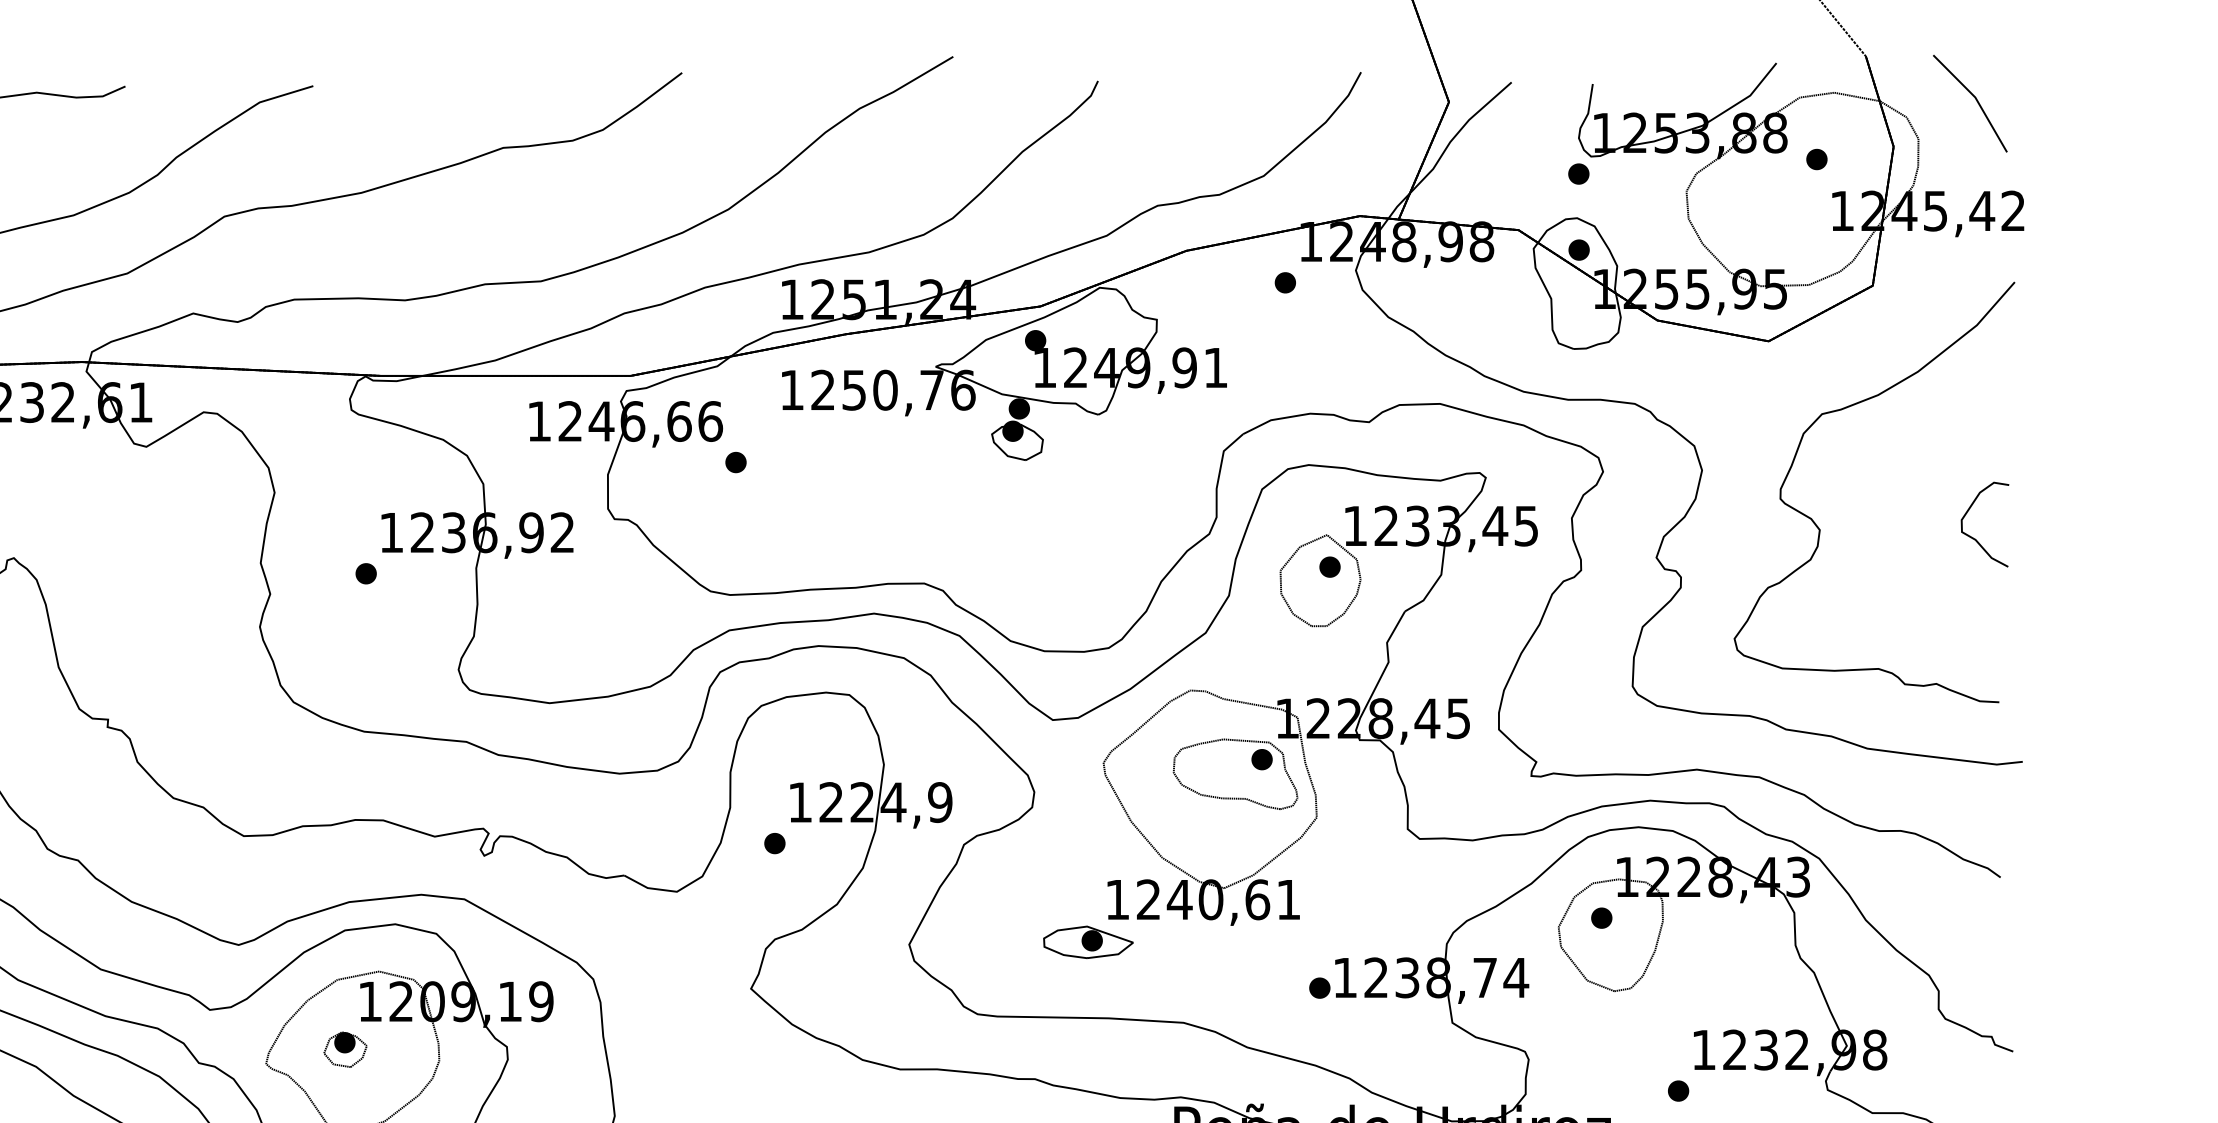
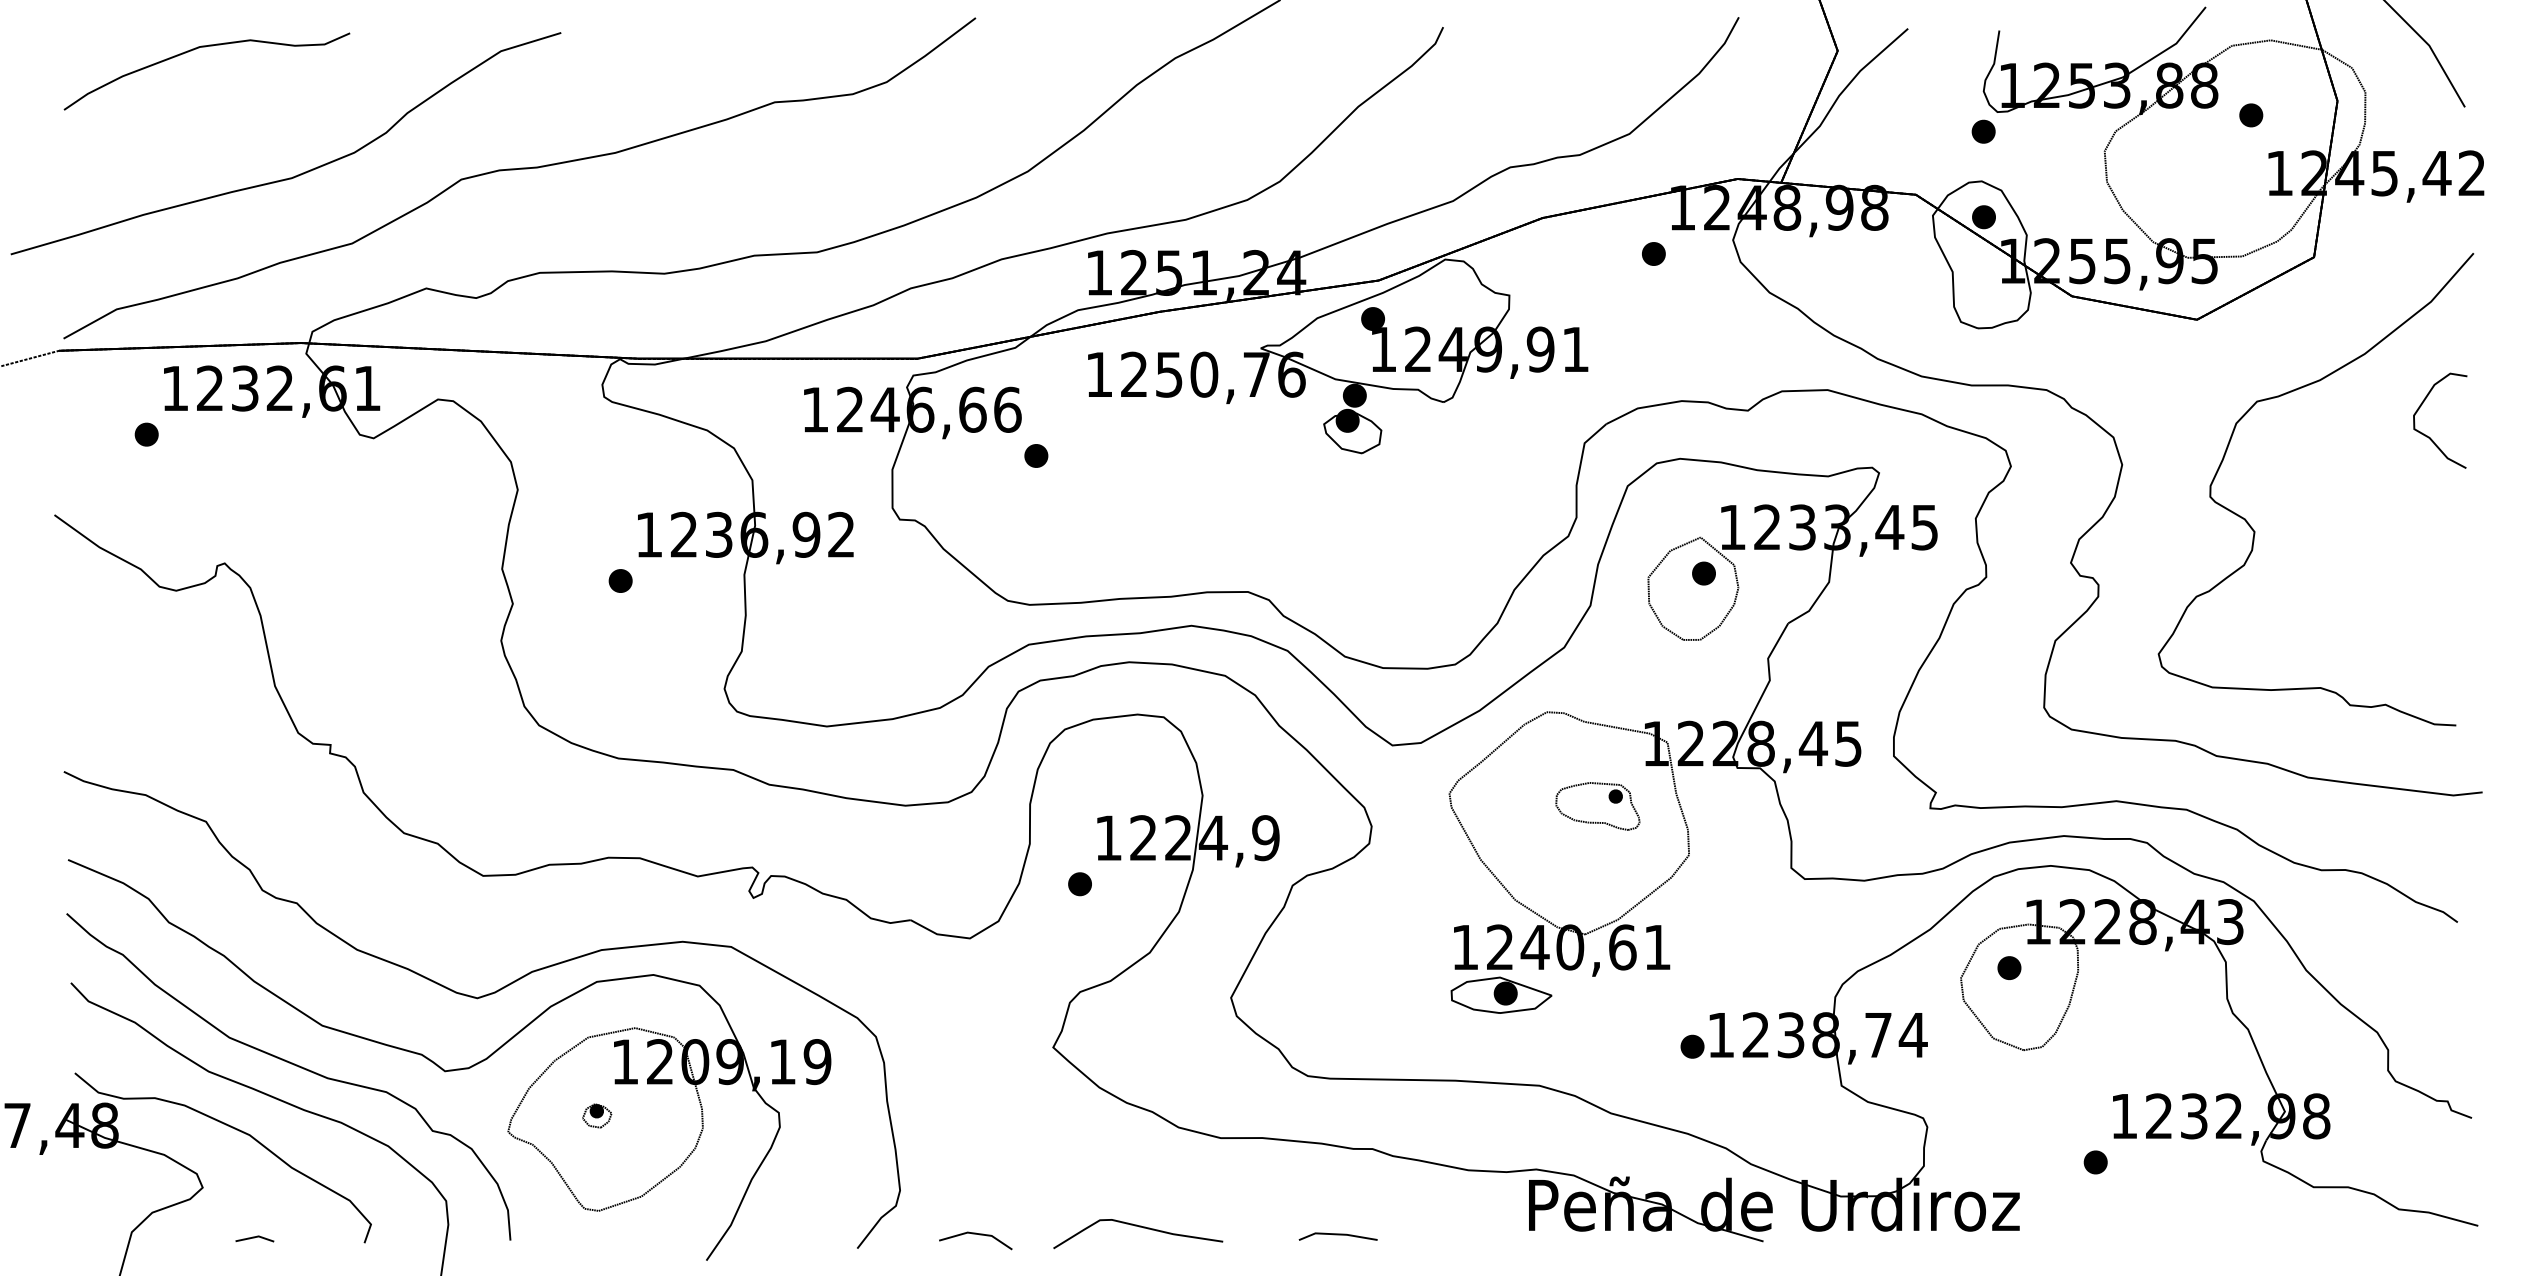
curve: (1975, 538) -> (2429, 436), moved
part: (1235, 774) -> (1597, 806), size x0.6
part: (1088, 941) -> (1501, 994), moved
part: (344, 1049) -> (596, 1115), size x0.6

